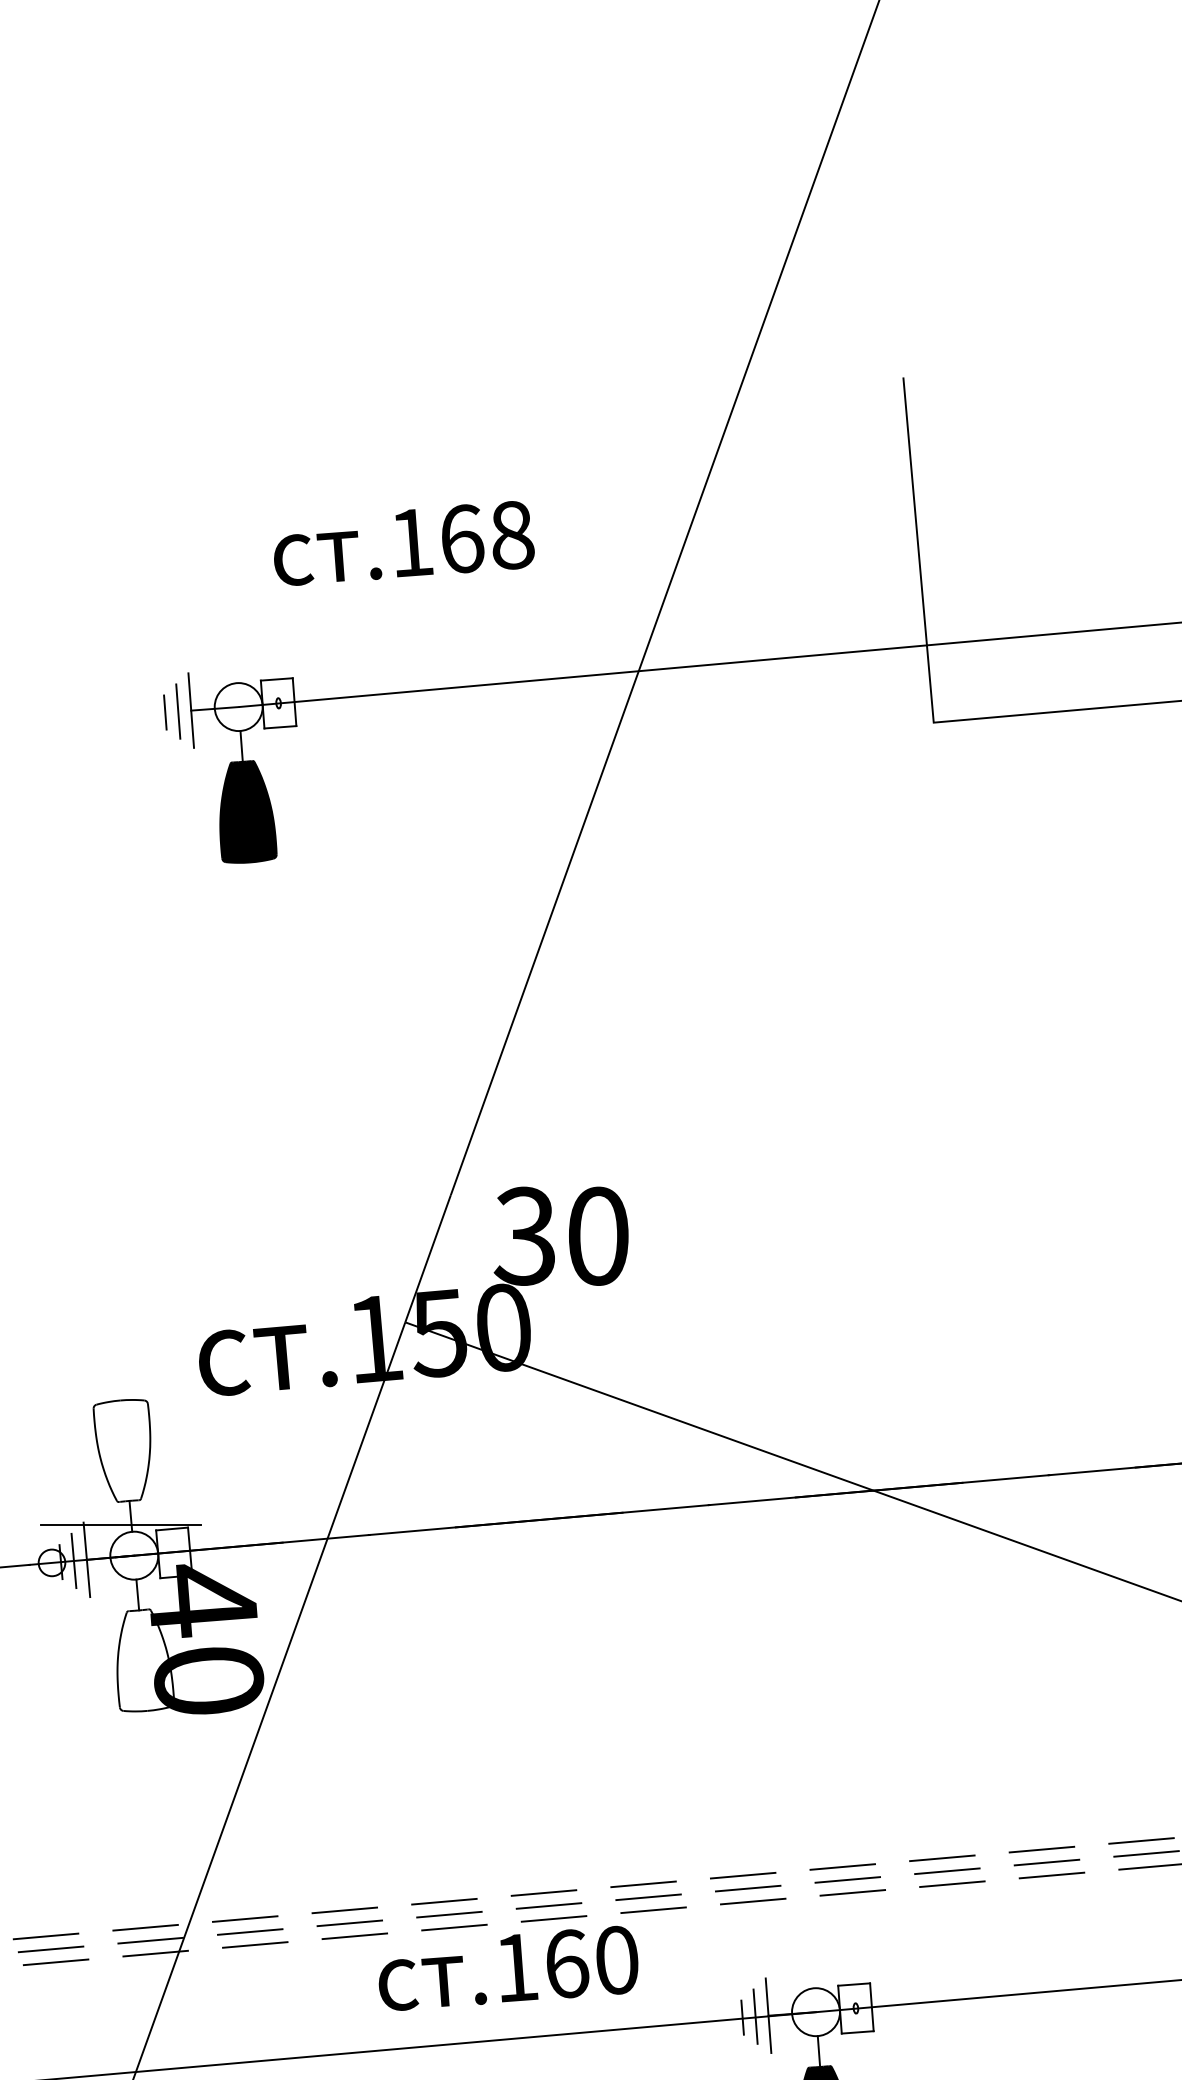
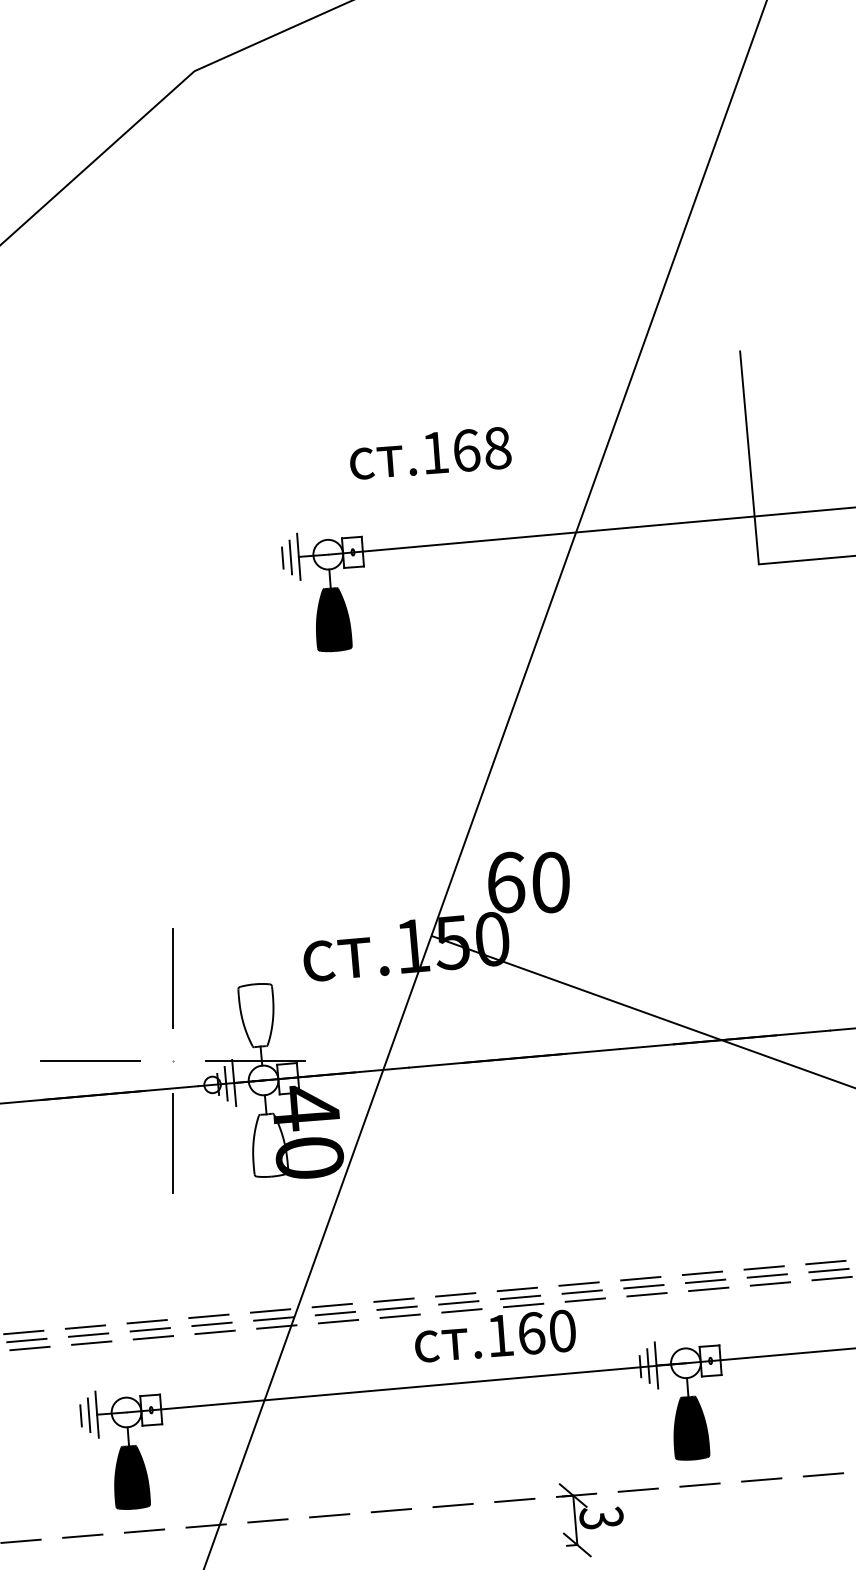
text: (524, 1236) -> (505, 882), 30 -> 60

